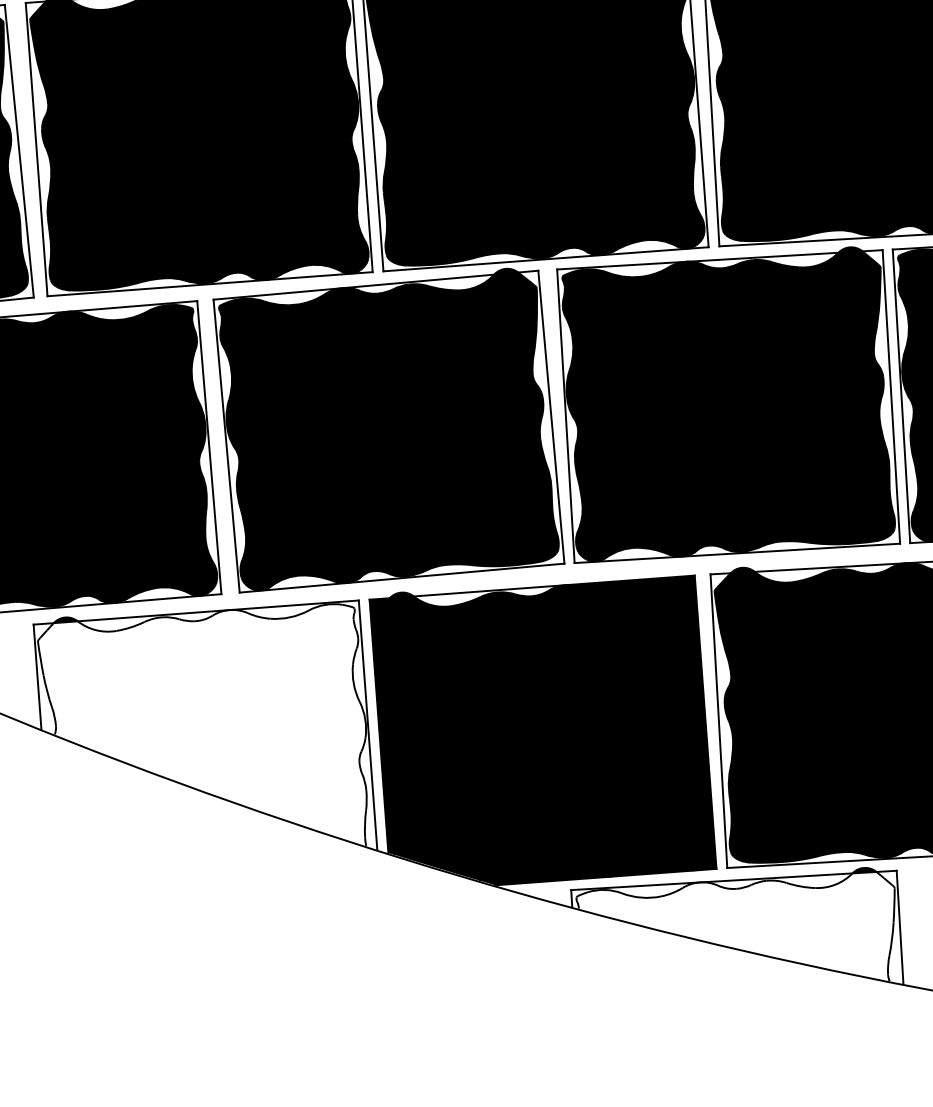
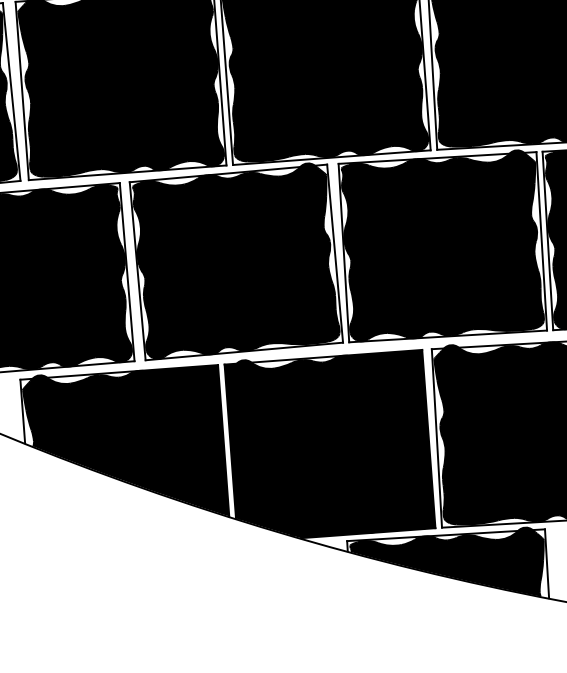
fill: (208, 724) -> (126, 440), added
fill: (734, 926) -> (446, 563), added

